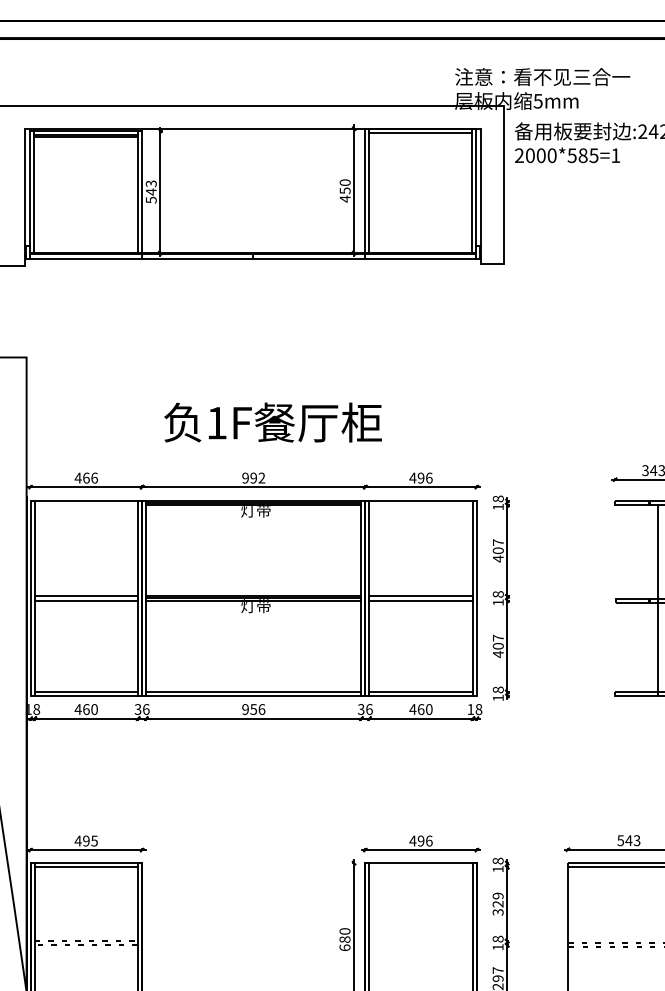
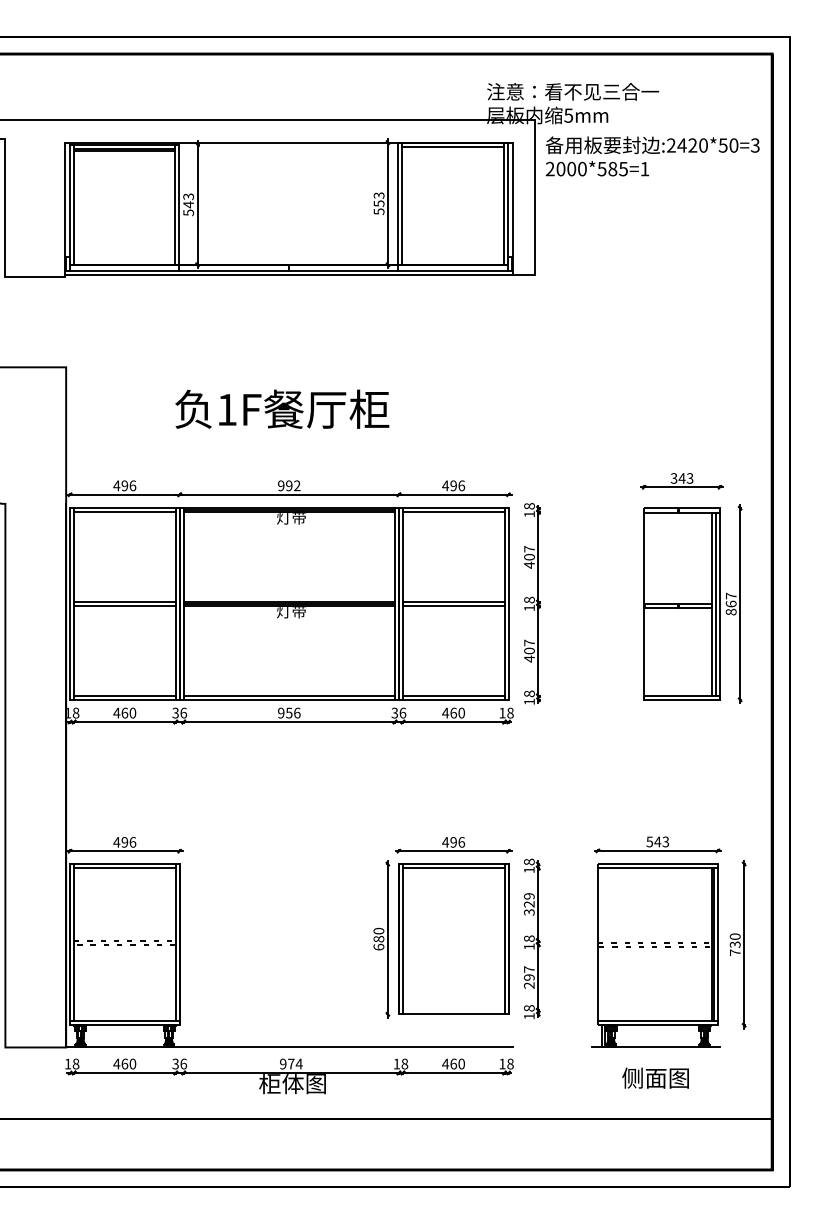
text: (344, 190) -> (378, 203), 450 -> 553
line: (252, 263) -> (288, 275), added
text: (273, 421) -> (282, 408), moved
text: (86, 477) -> (124, 485), 466 -> 496
line: (86, 505) -> (124, 512), added
line: (420, 505) -> (453, 512), added
line: (658, 599) -> (644, 605), moved
text: (94, 841) -> (132, 842), 495 -> 496
line: (420, 867) -> (453, 868), added

